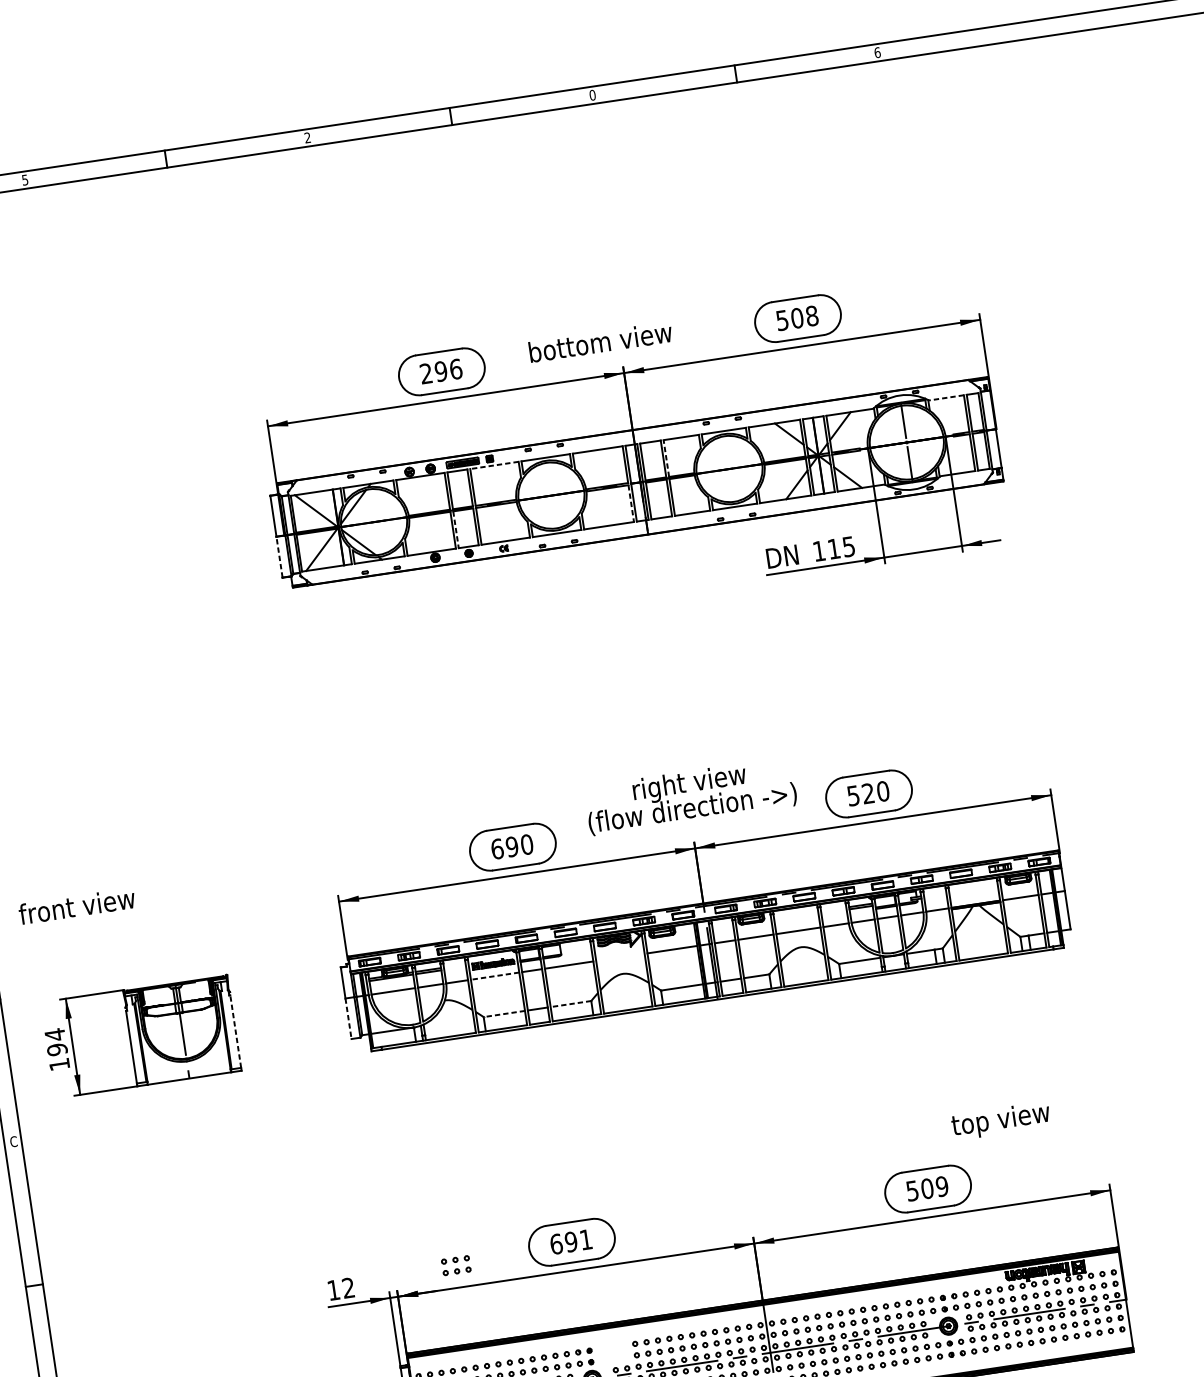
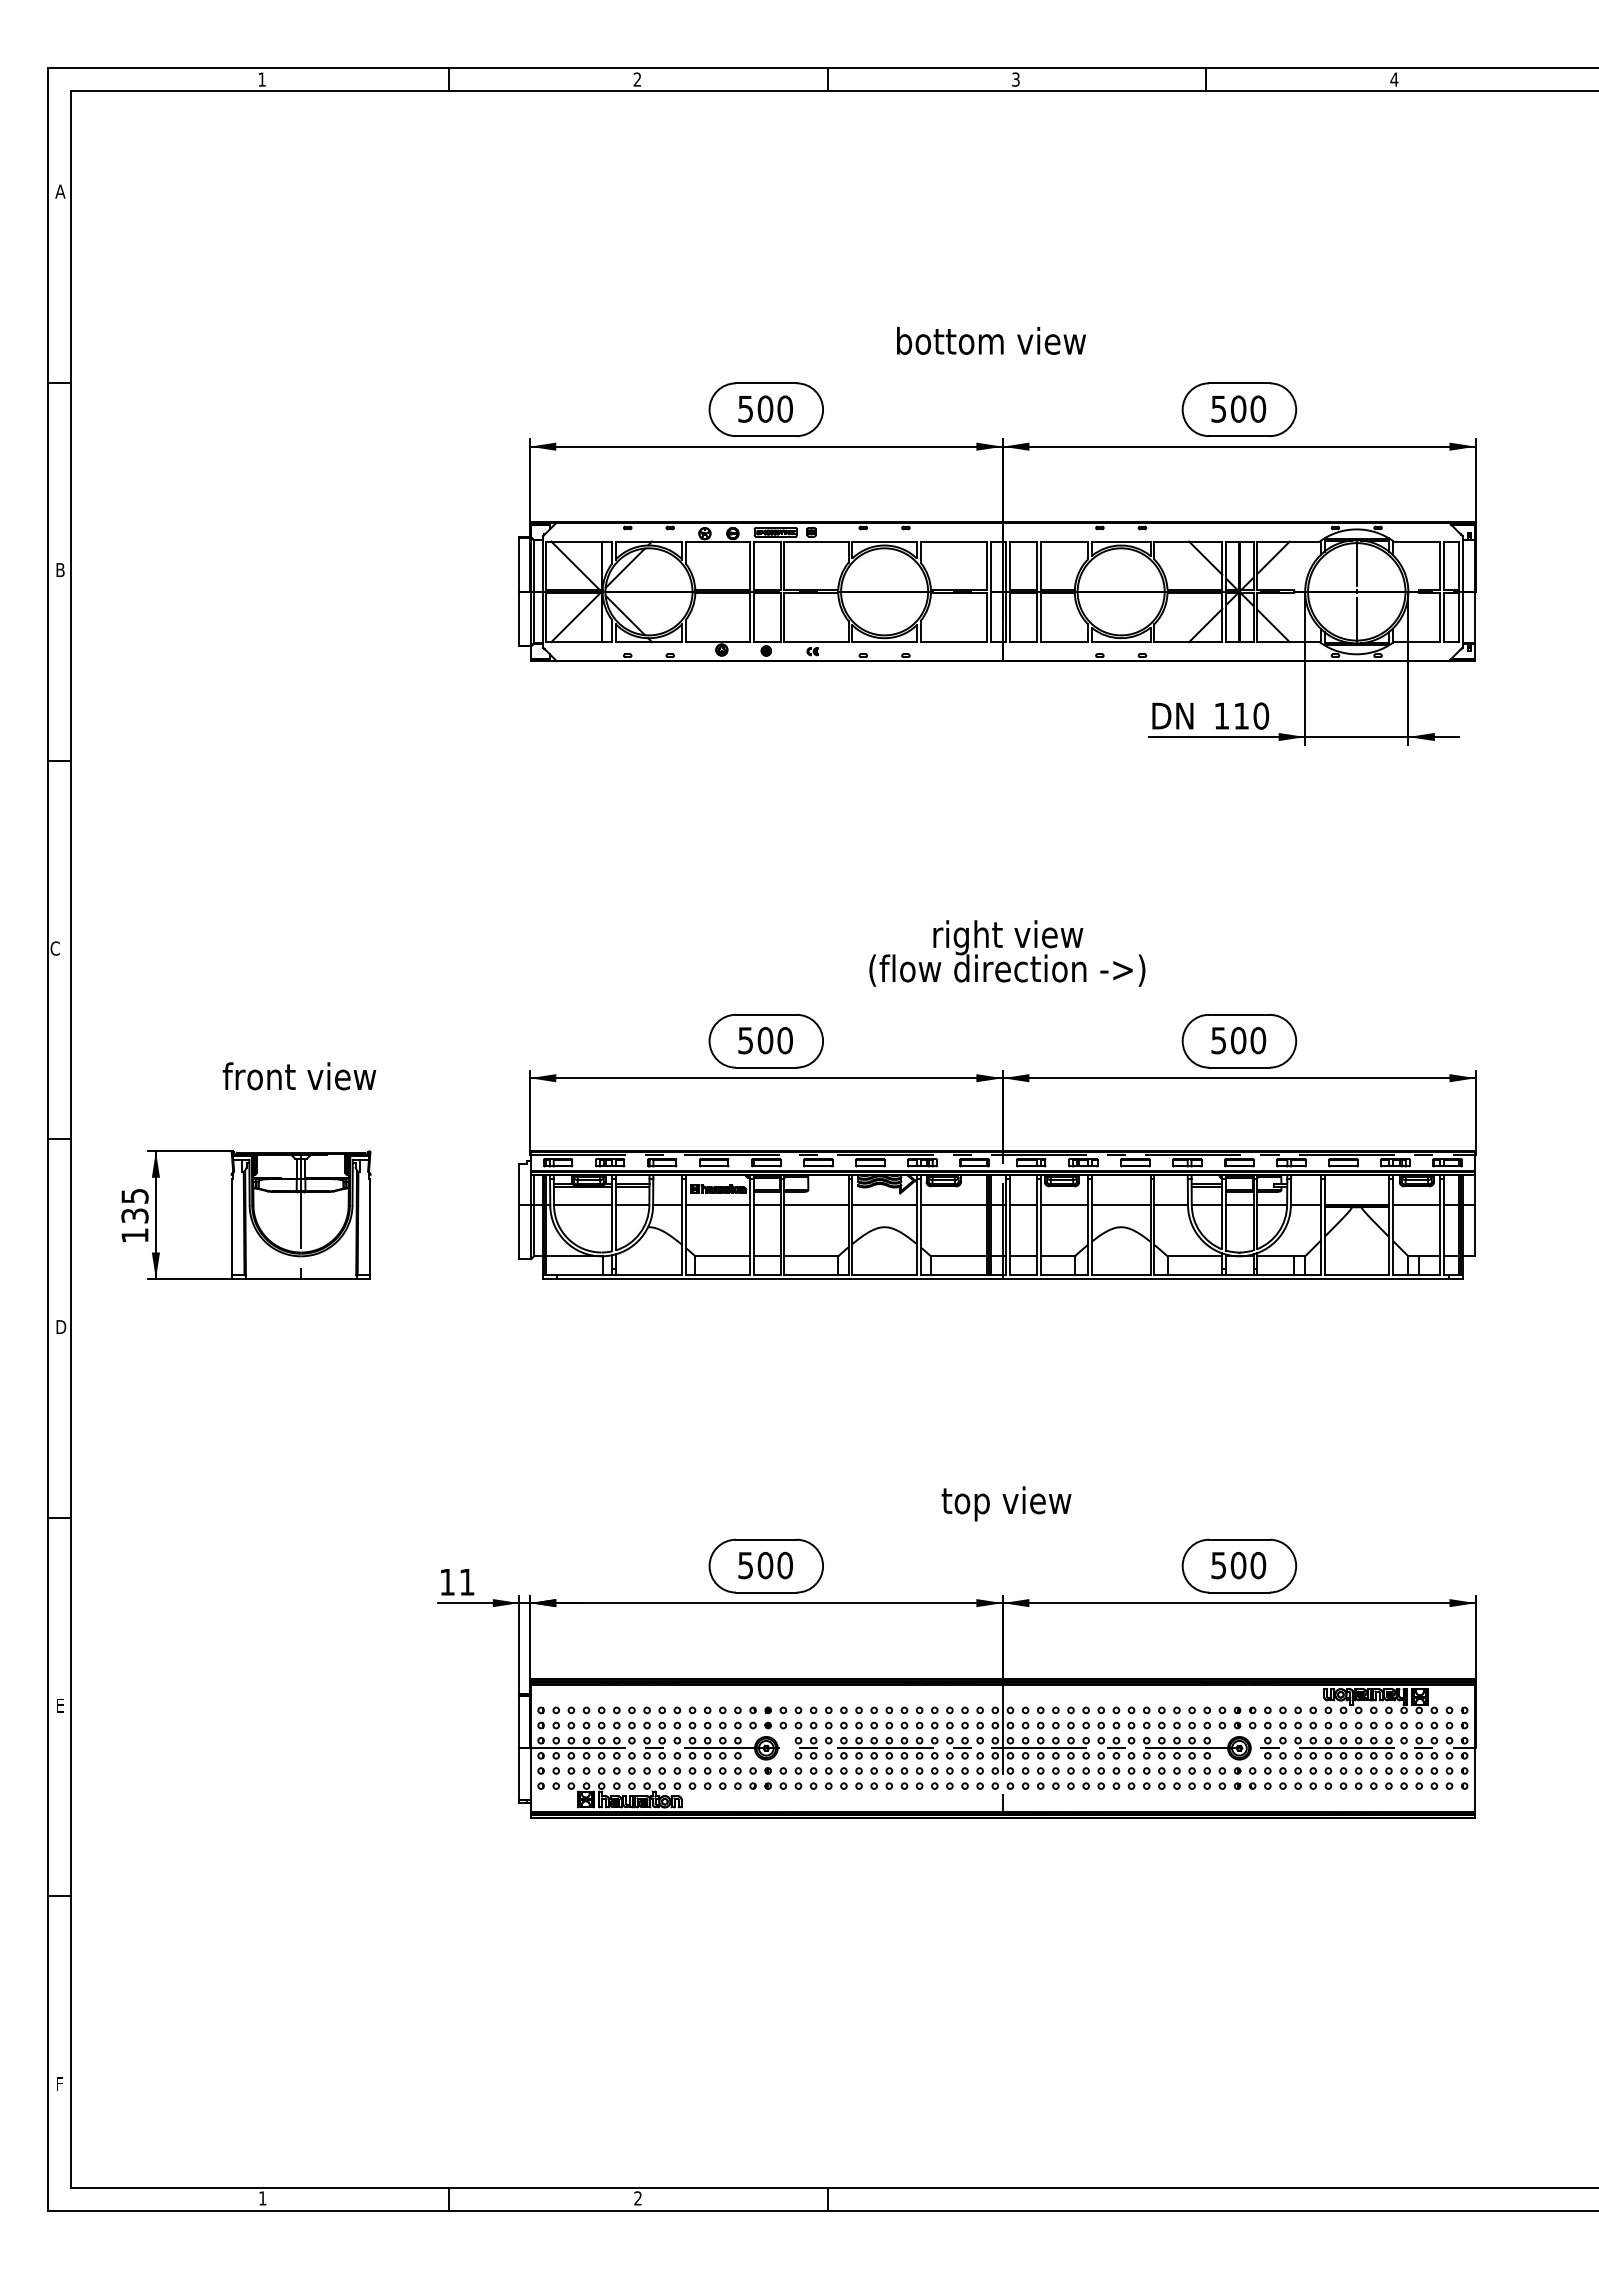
text: (877, 52) -> (1394, 79), 6 -> 4
text: (592, 95) -> (1015, 79), 0 -> 3
text: (24, 180) -> (261, 79), 5 -> 1
text: (812, 315) -> (1258, 408), 508 -> 500
text: (600, 341) -> (991, 340), moved
text: (441, 371) -> (765, 408), 296 -> 500
line: (946, 397) -> (1416, 541), dashed -> solid
line: (666, 458) -> (1041, 565), dashed -> solid
line: (493, 465) -> (815, 541), dashed -> solid
line: (631, 504) -> (986, 618), dashed -> solid
line: (456, 530) -> (754, 618), dashed -> solid
text: (849, 546) -> (1261, 715), 115 -> 110
line: (279, 556) -> (519, 618), dashed -> solid
text: (868, 793) -> (1238, 1040), 520 -> 500
text: (690, 796) -> (1007, 953), moved
text: (504, 847) -> (755, 1040), 690 -> 500
text: (77, 906) -> (299, 1076), moved
line: (620, 957) -> (884, 1205), added
line: (494, 976) -> (717, 1205), dashed -> solid
line: (571, 1004) -> (811, 1256), dashed -> solid
line: (504, 1014) -> (722, 1256), dashed -> solid
line: (348, 1018) -> (519, 1232), dashed -> solid
line: (235, 1031) -> (370, 1226), dashed -> solid
text: (55, 1041) -> (134, 1205), 194 -> 135
text: (1001, 1120) -> (1006, 1503), moved
text: (14, 1141) -> (61, 1326), C -> D
text: (942, 1186) -> (1258, 1565), 509 -> 500
text: (571, 1241) -> (765, 1565), 691 -> 500
part: (456, 1265) -> (798, 1717), moved
text: (348, 1287) -> (466, 1581), 12 -> 11

